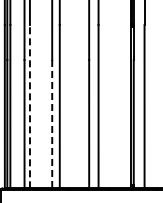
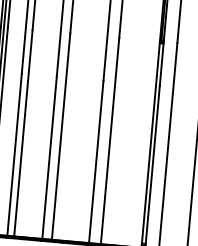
line: (29, 106) -> (22, 132), dashed -> solid
line: (52, 124) -> (49, 158), dashed -> solid

